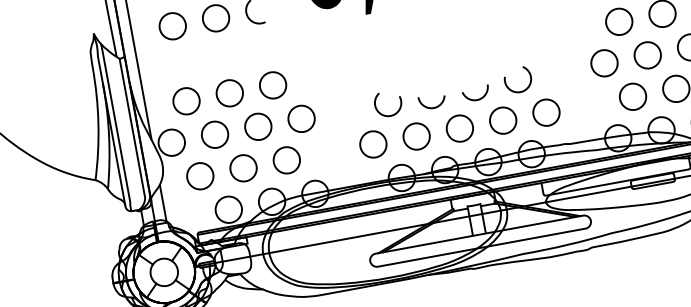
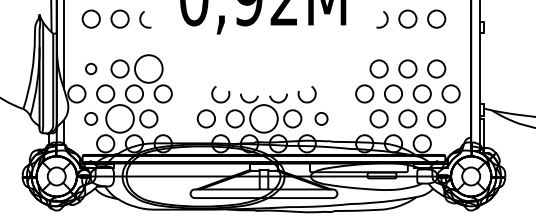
circle: (272, 84) -> (148, 68), size x1.6
circle: (185, 100) -> (90, 68), size x0.6
circle: (546, 112) -> (321, 118), size x0.7
circle: (459, 128) -> (263, 118), size x1.6
circle: (242, 167) -> (119, 118), size x1.6
circle: (199, 175) -> (90, 118), size x0.7

